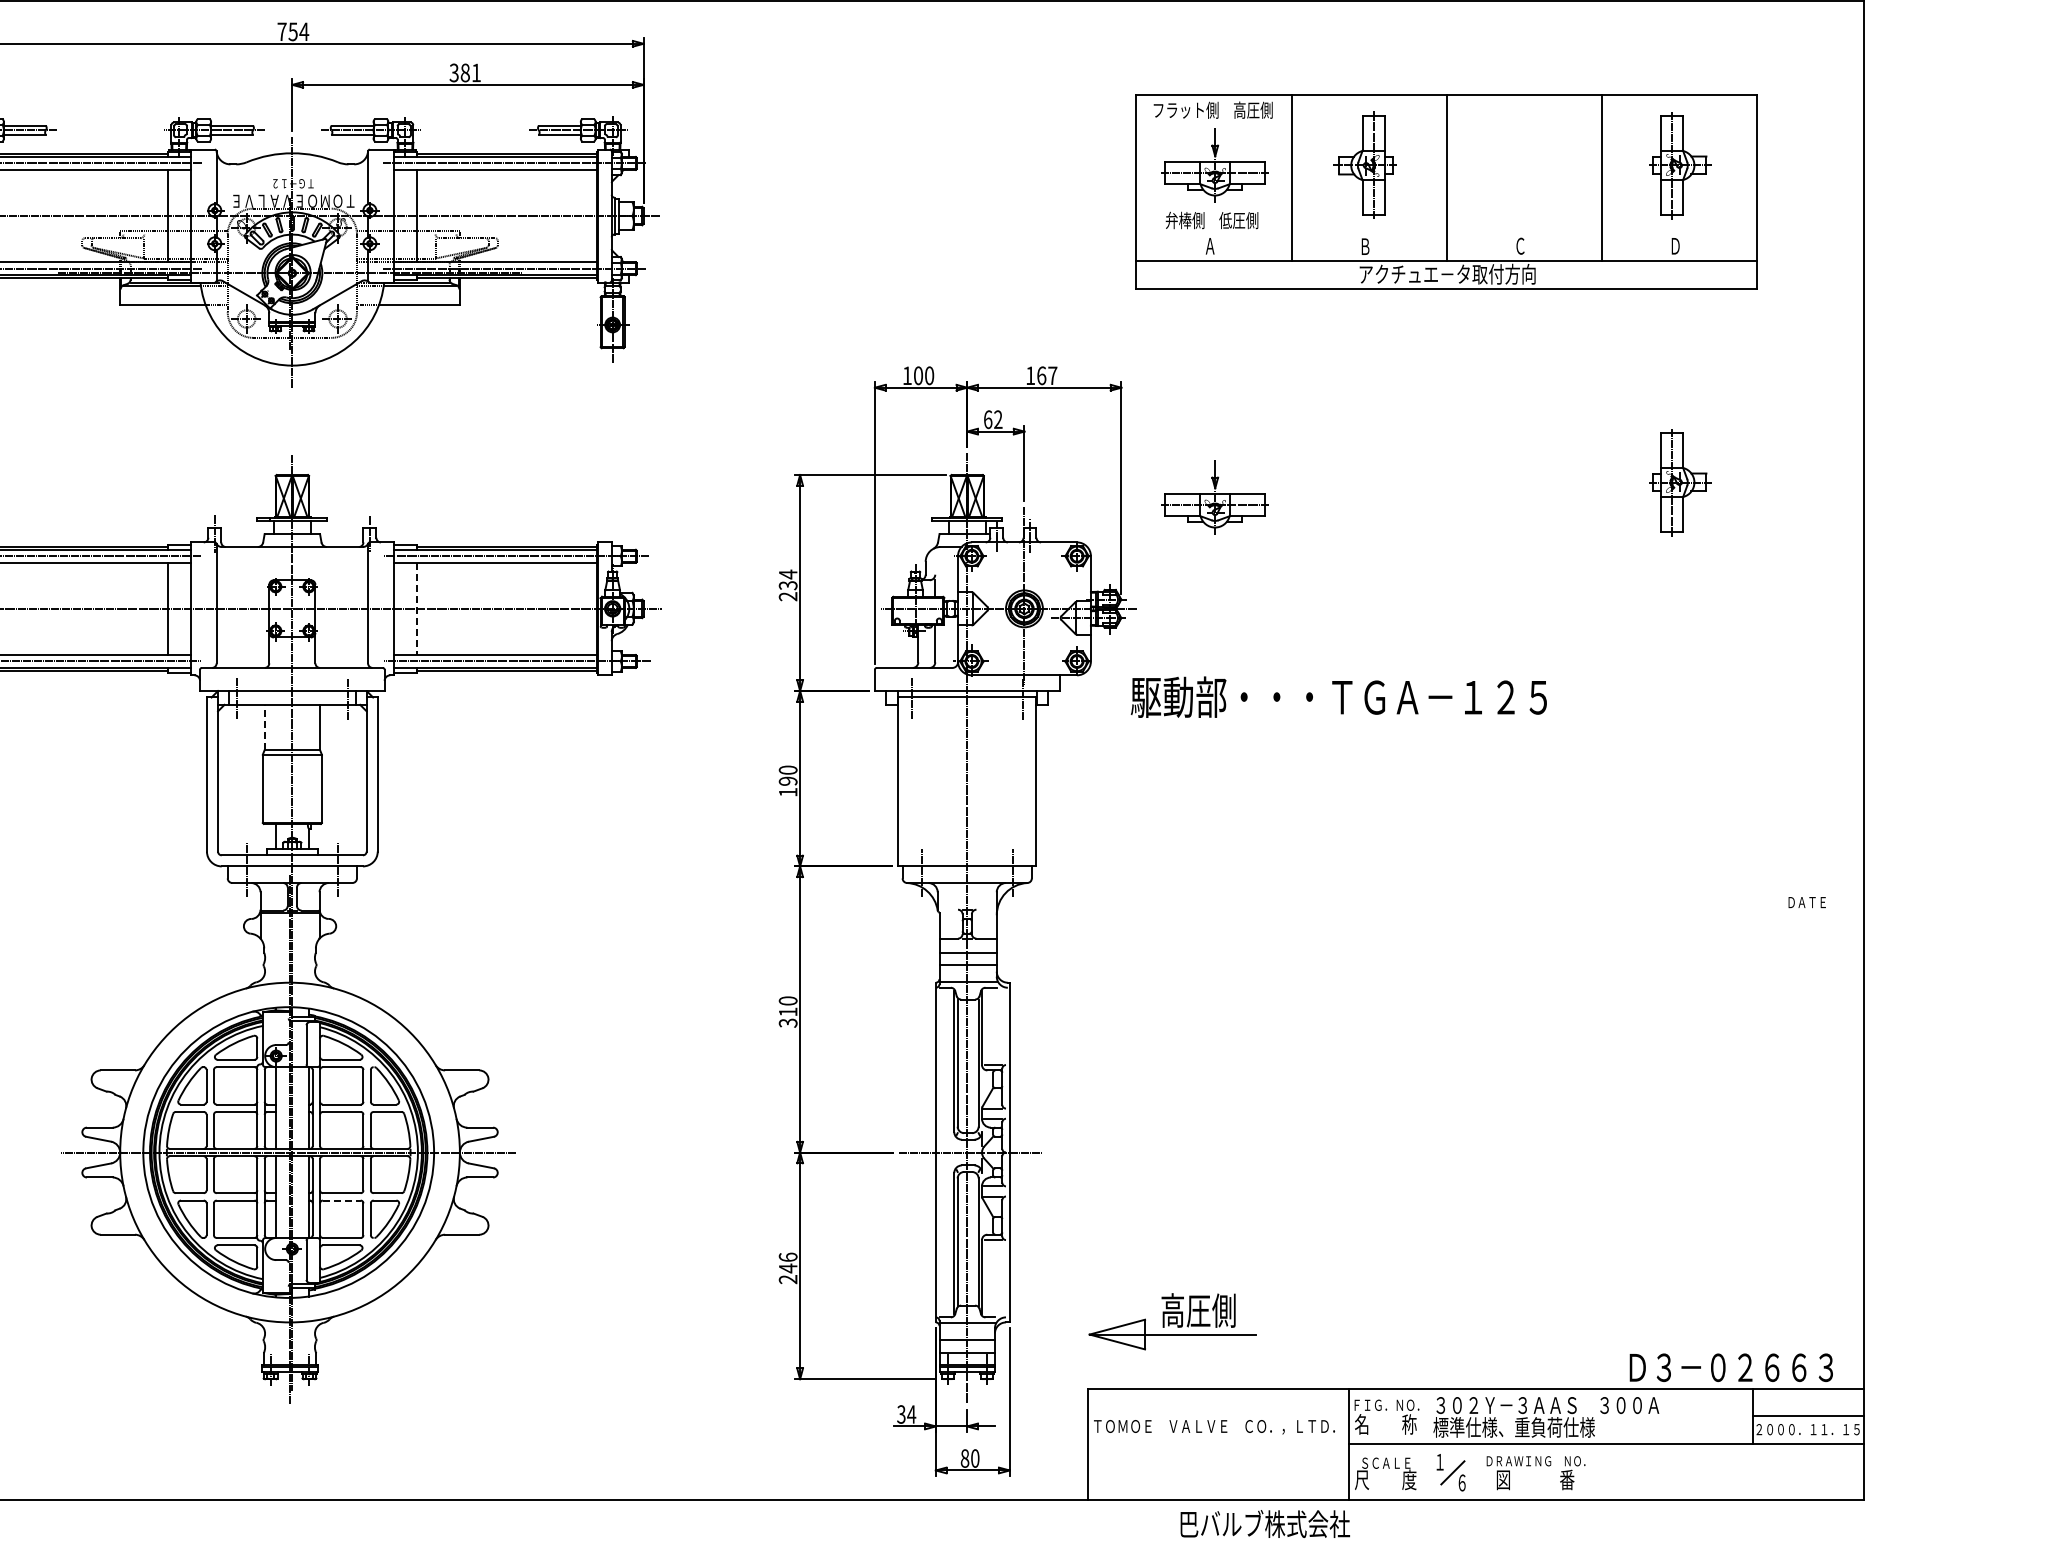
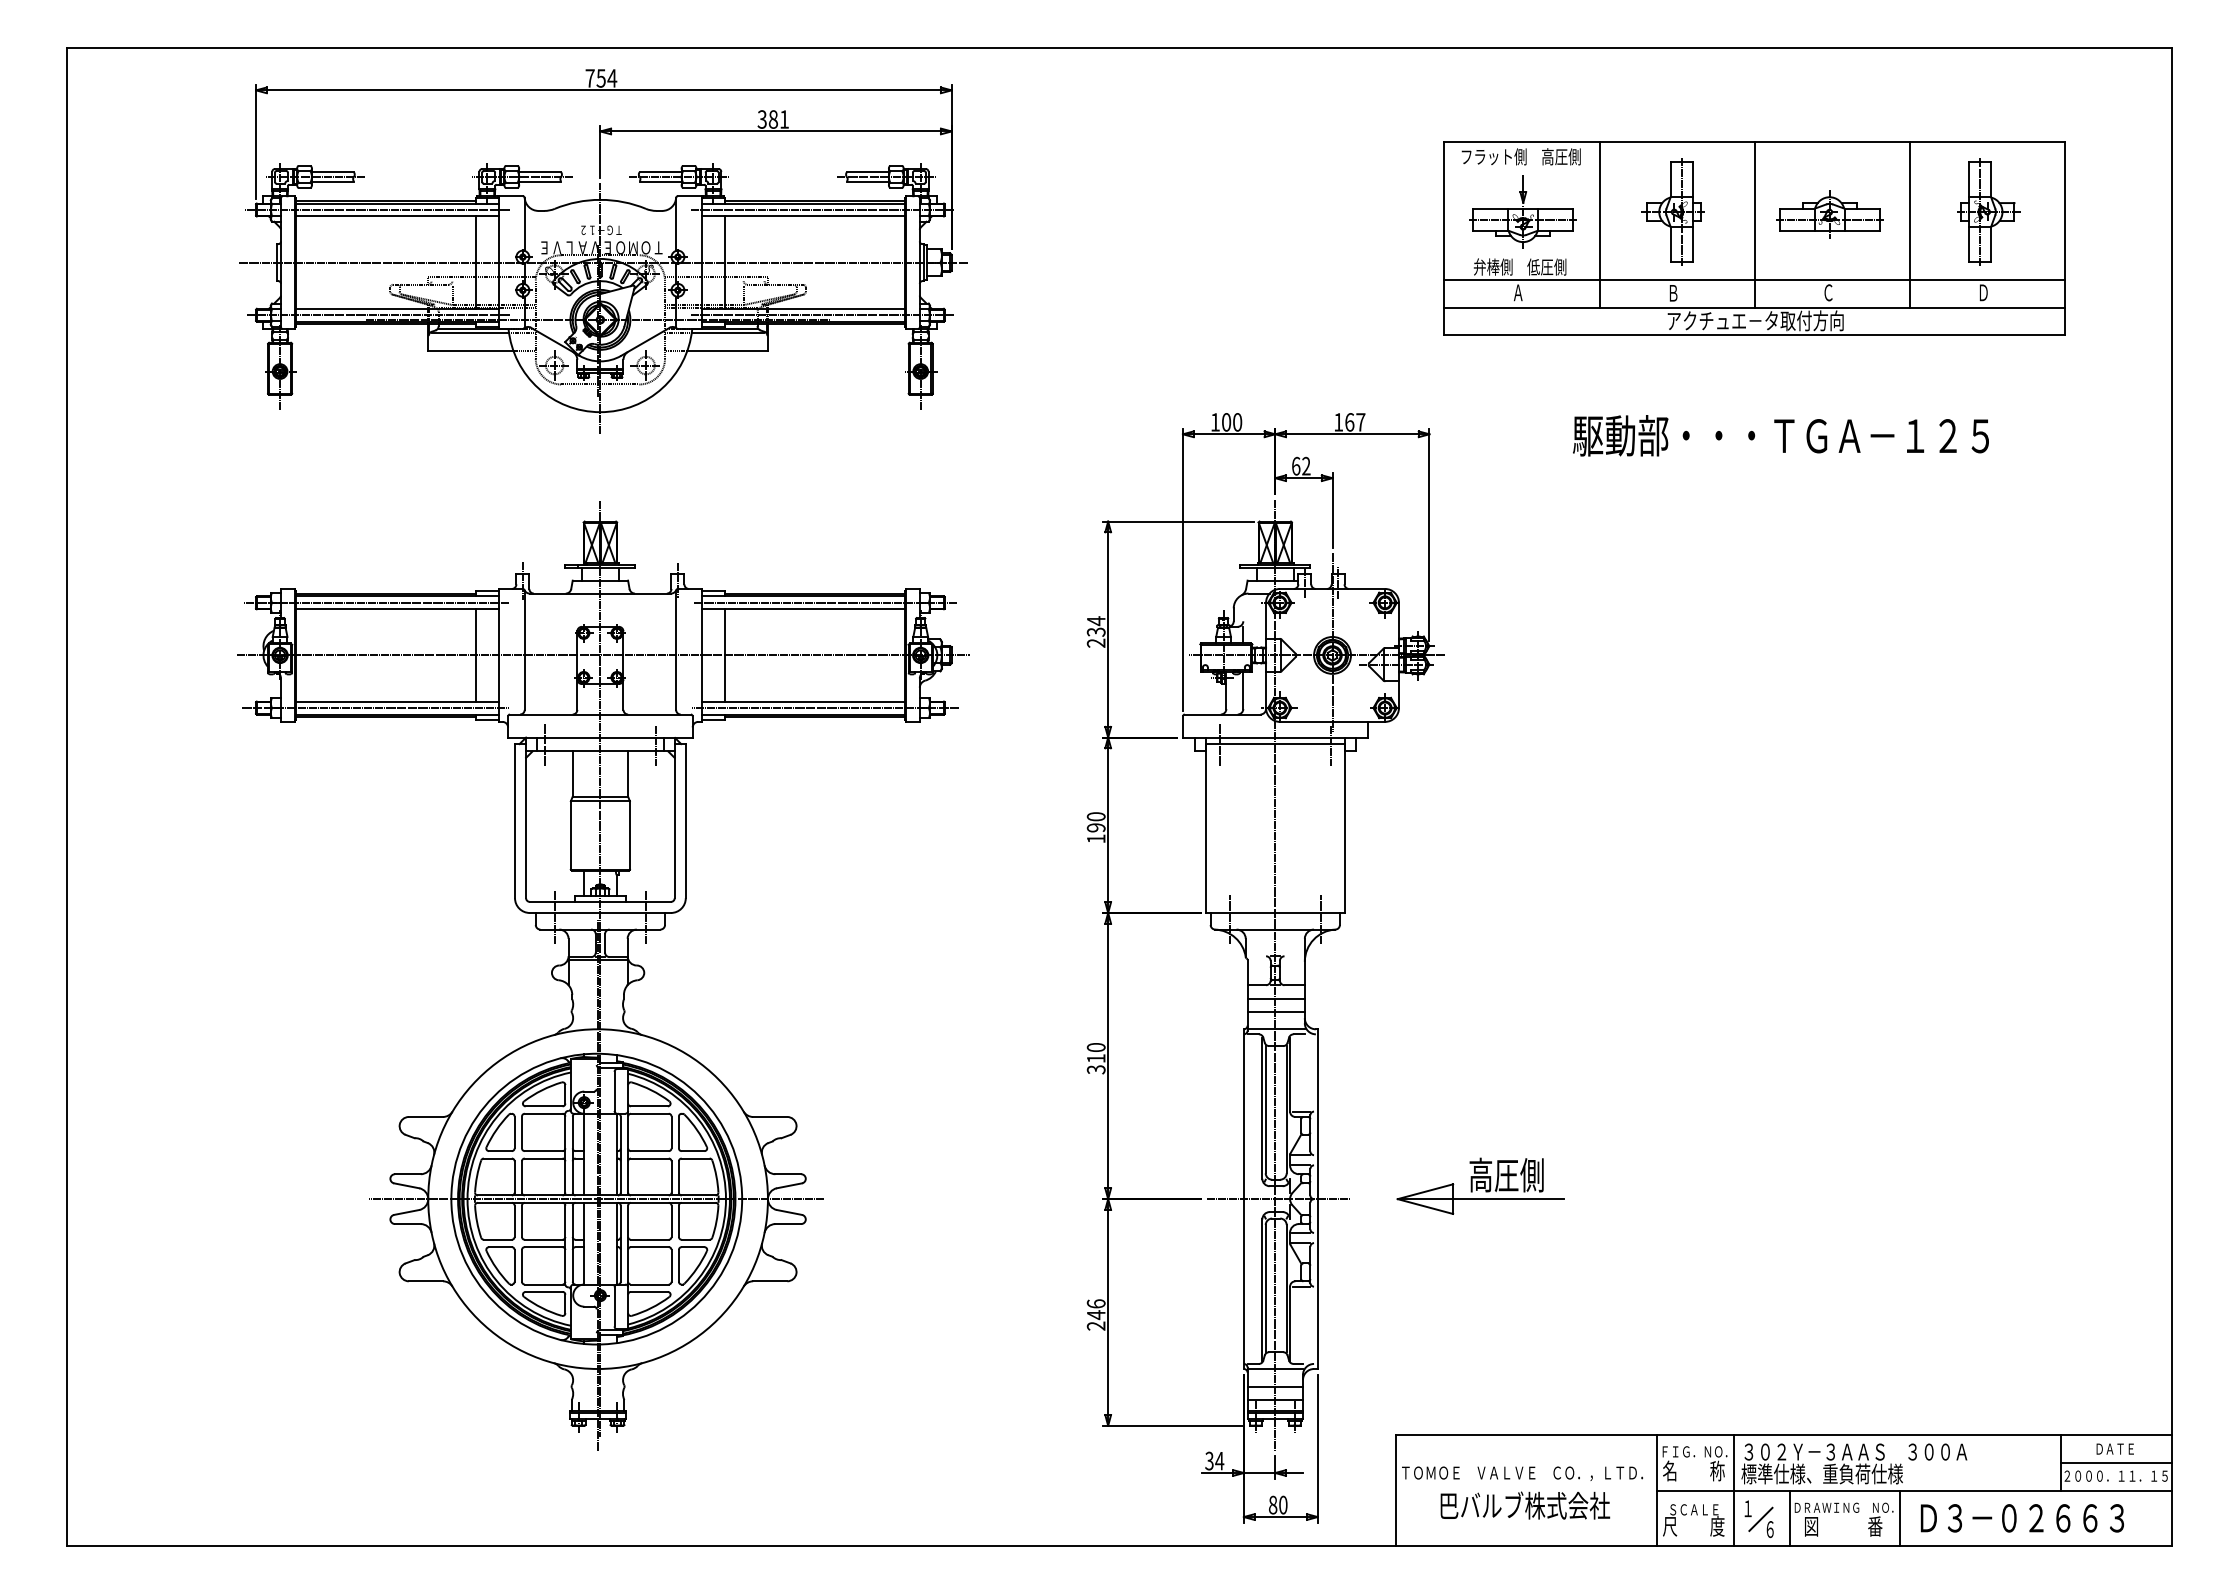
part: (1521, 167) -> (1829, 214), added
line: (1446, 233) -> (1754, 280), added
part: (1680, 481) -> (1988, 528), removed
part: (1214, 496) -> (1522, 543), removed
line: (417, 608) -> (725, 655), dashed -> solid
text: (1338, 696) -> (1780, 435), moved
line: (264, 727) -> (572, 774), dashed -> solid
text: (1806, 901) -> (2114, 1448), moved
line: (341, 1200) -> (649, 1247), dashed -> solid
part: (1172, 1320) -> (1480, 1185), moved
text: (1730, 1367) -> (2021, 1518), moved
line: (1426, 1443) -> (1734, 1490), added
line: (1481, 1471) -> (1789, 1518), added
line: (1592, 1471) -> (1900, 1518), added
text: (1265, 1523) -> (1525, 1505), moved

